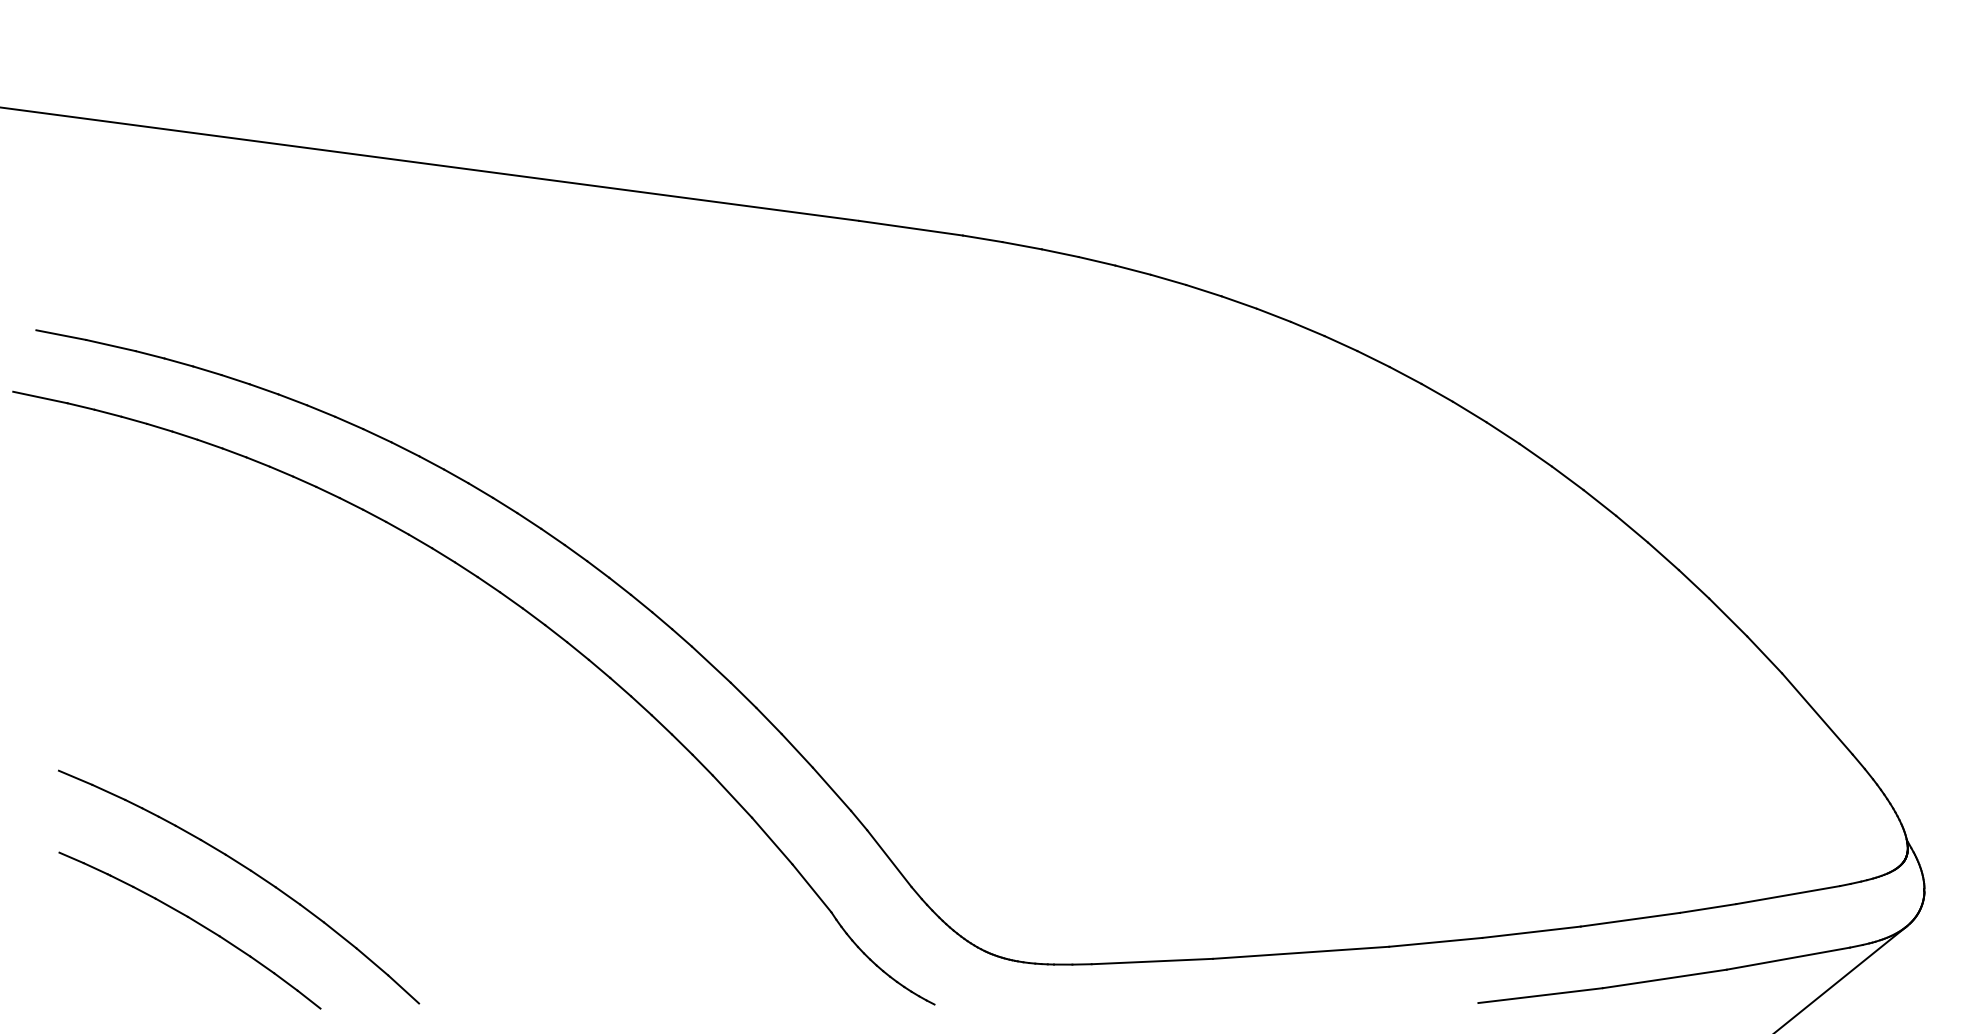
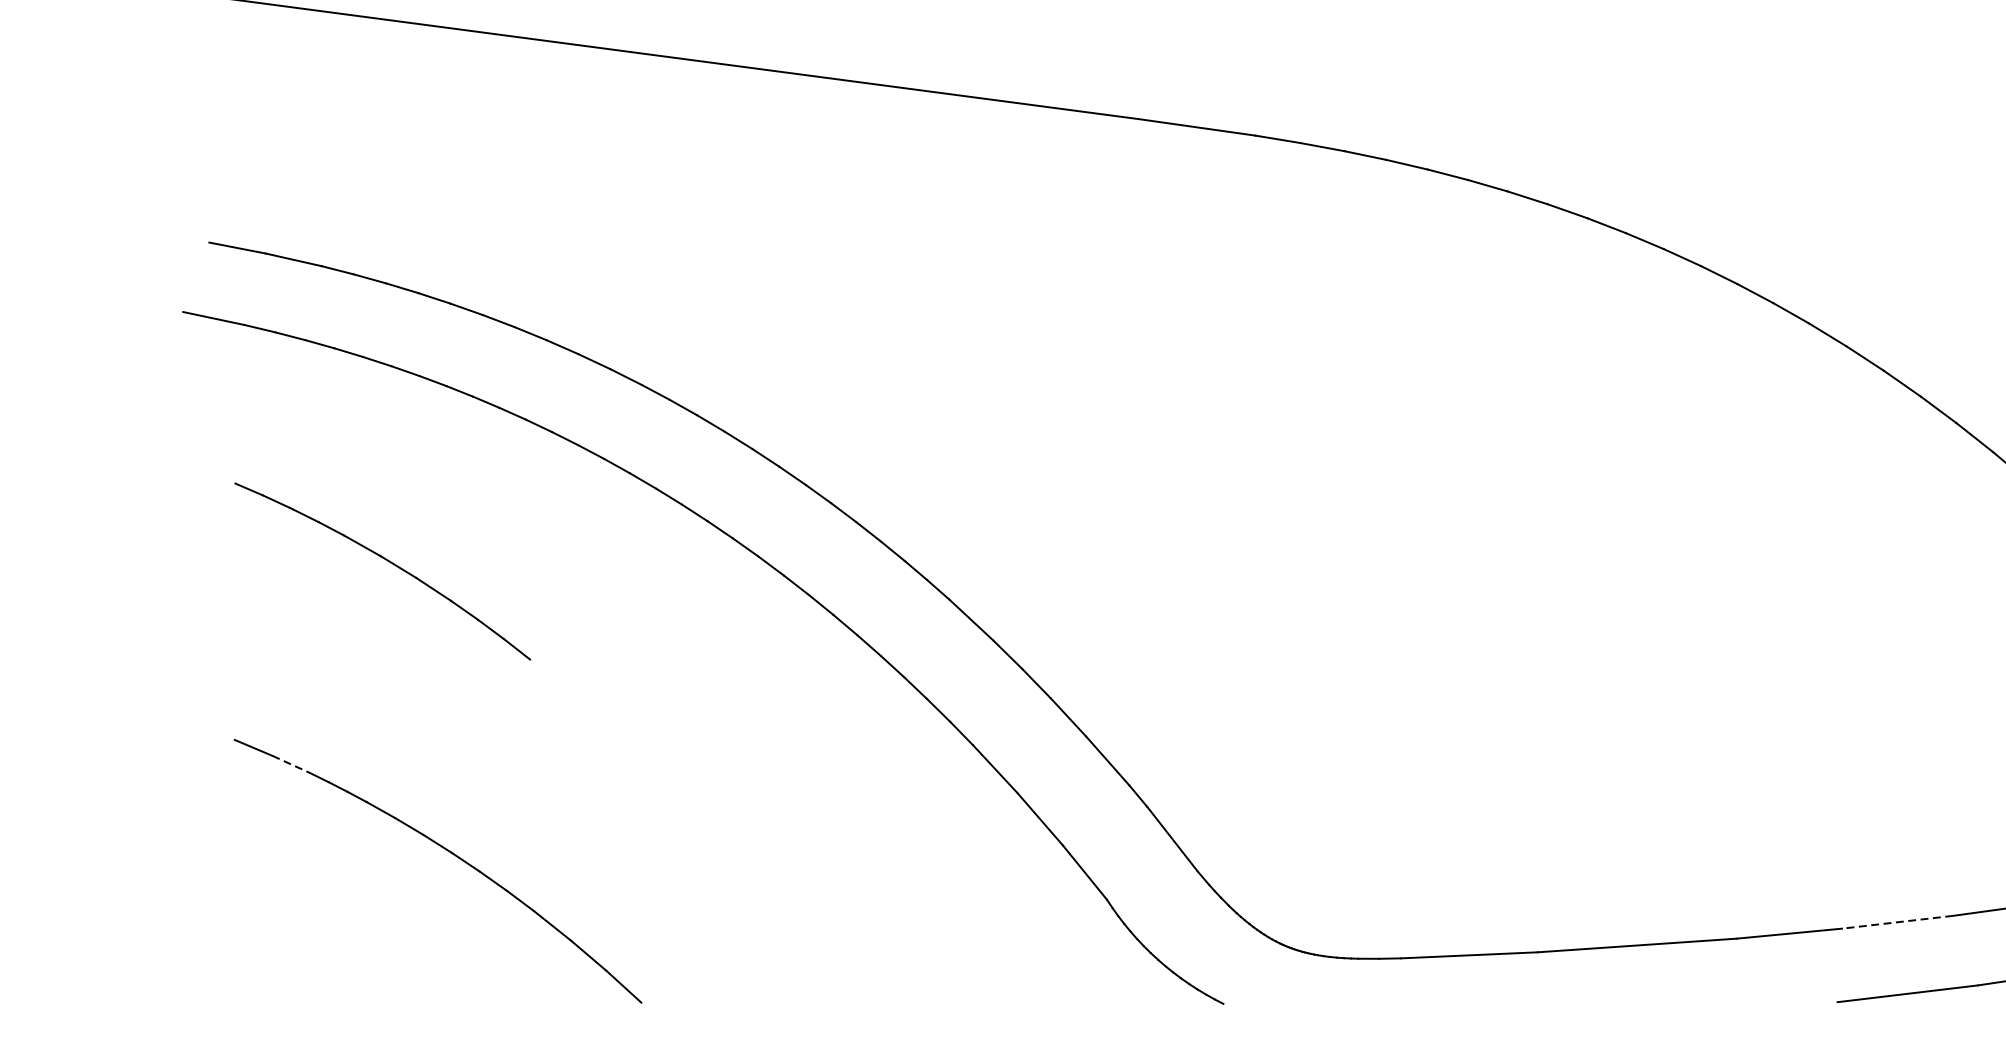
line: (109, 792) -> (291, 764), solid -> dashed
part: (193, 921) -> (386, 561), moved
line: (1531, 932) -> (1897, 922), solid -> dashed

